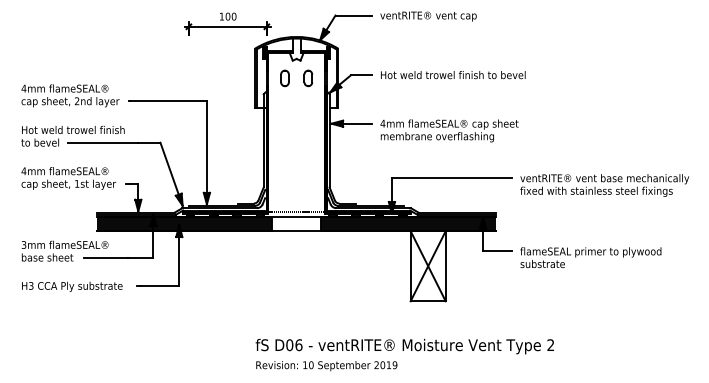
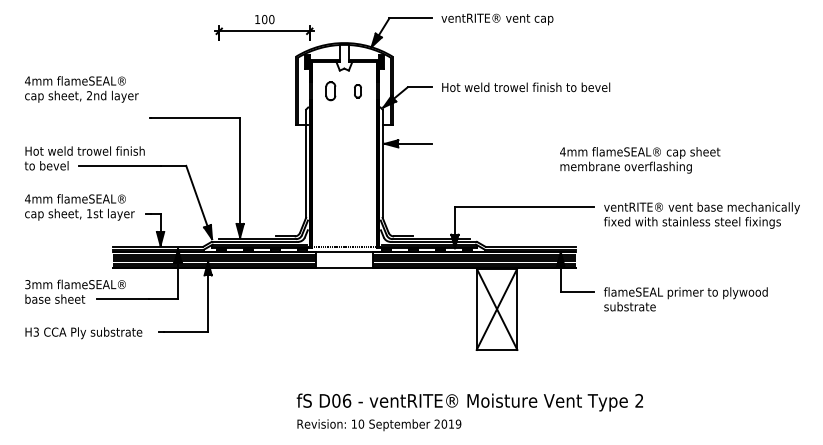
part: (308, 78) -> (358, 91), size x0.7
text: (70, 95) -> (81, 89), moved
text: (449, 130) -> (640, 159), moved

